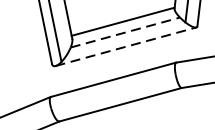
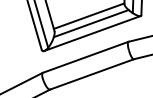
line: (125, 32) -> (91, 23), dashed -> solid
line: (125, 46) -> (92, 33), dashed -> solid

